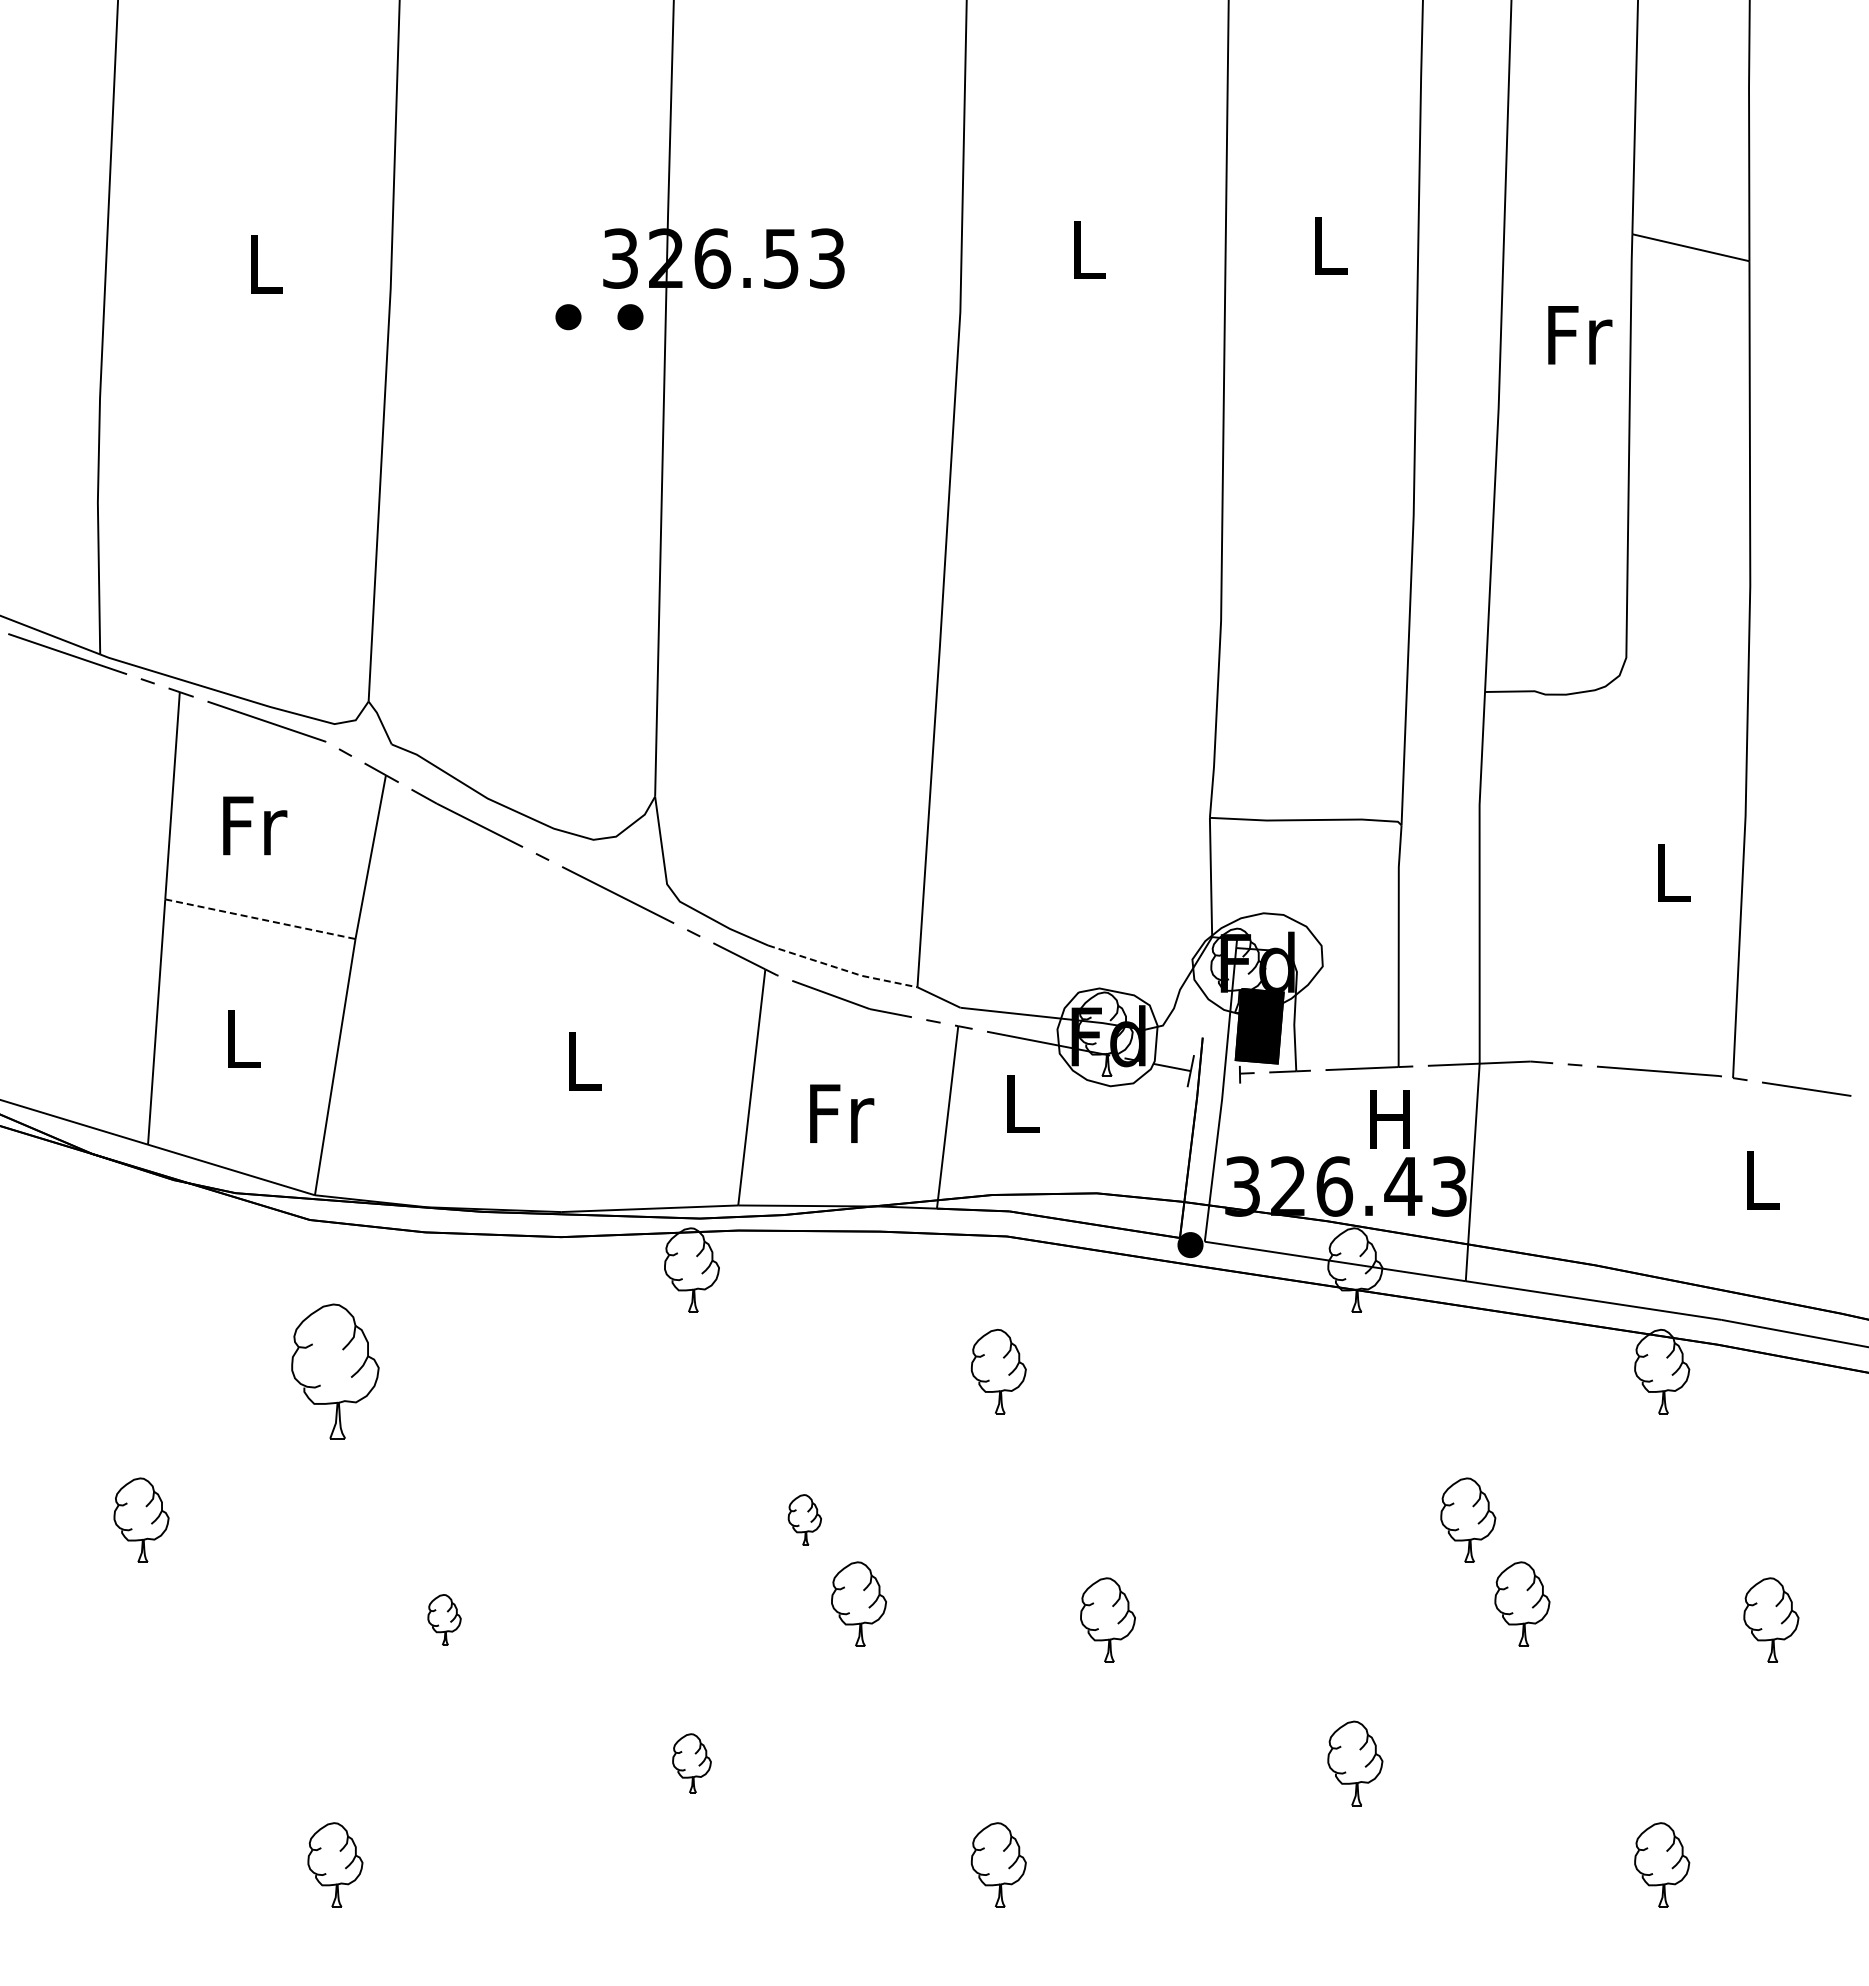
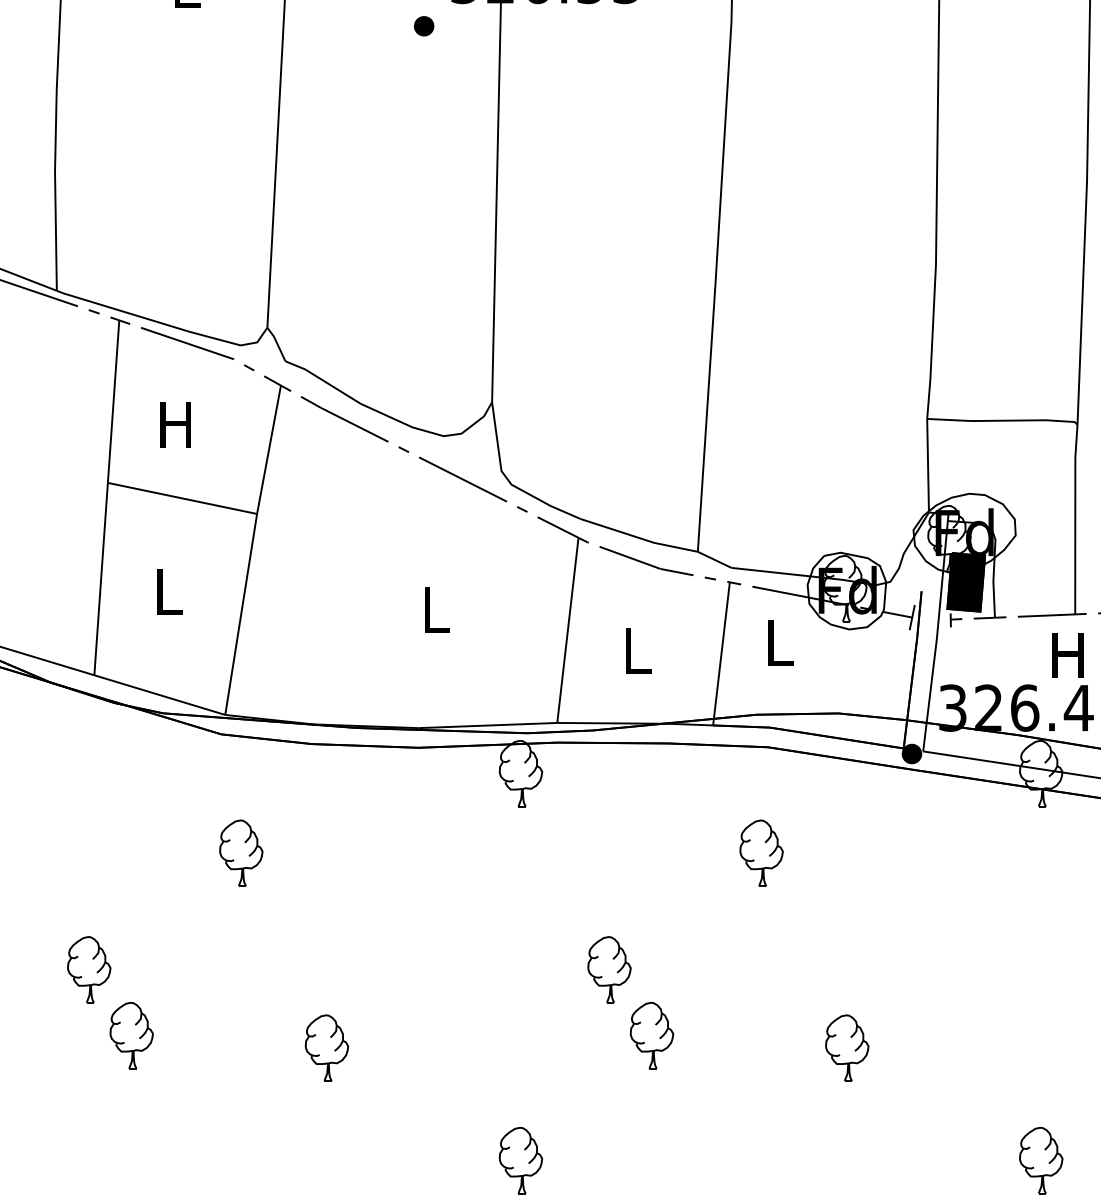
part: (630, 317) -> (472, 26), removed
text: (255, 825) -> (178, 424), Fr -> H
line: (260, 919) -> (182, 498), dashed -> solid
line: (842, 969) -> (639, 537), dashed -> solid
text: (842, 1113) -> (639, 650), Fr -> L
part: (335, 1371) -> (241, 853), size x0.62
part: (804, 1519) -> (609, 969), size x1.67
part: (195, 1603) -> (131, 1035), added
part: (444, 1619) -> (326, 1047), size x1.67
part: (691, 1763) -> (520, 1160), size x1.43

